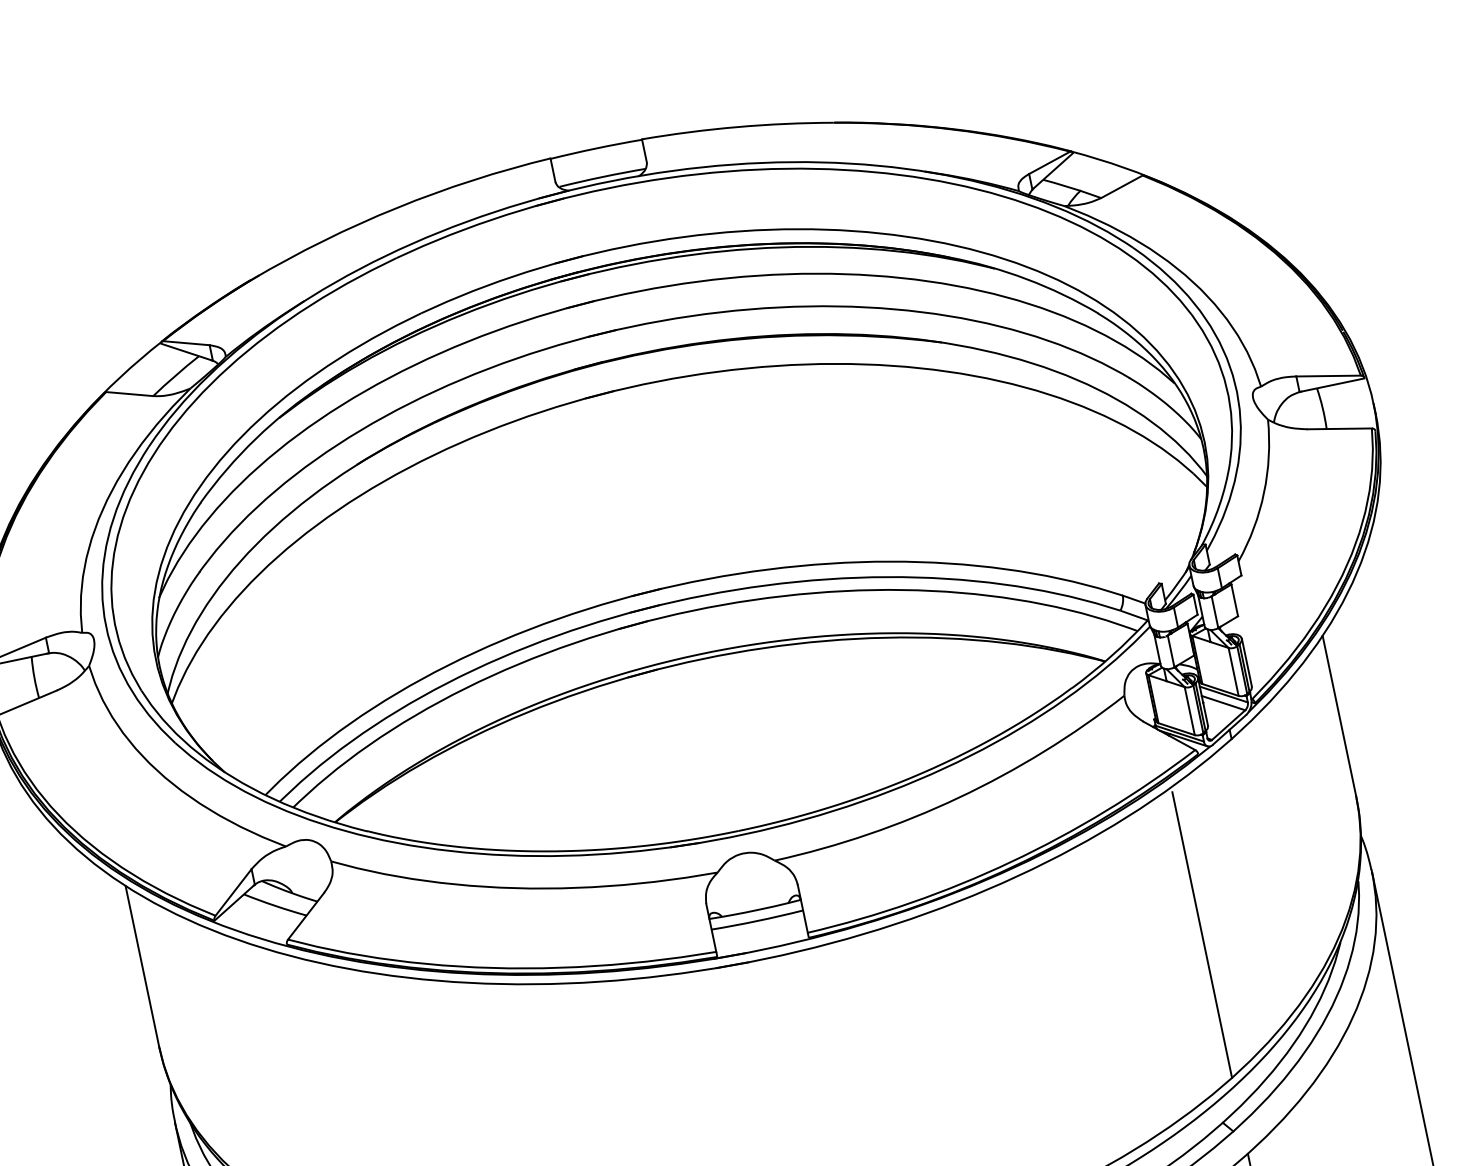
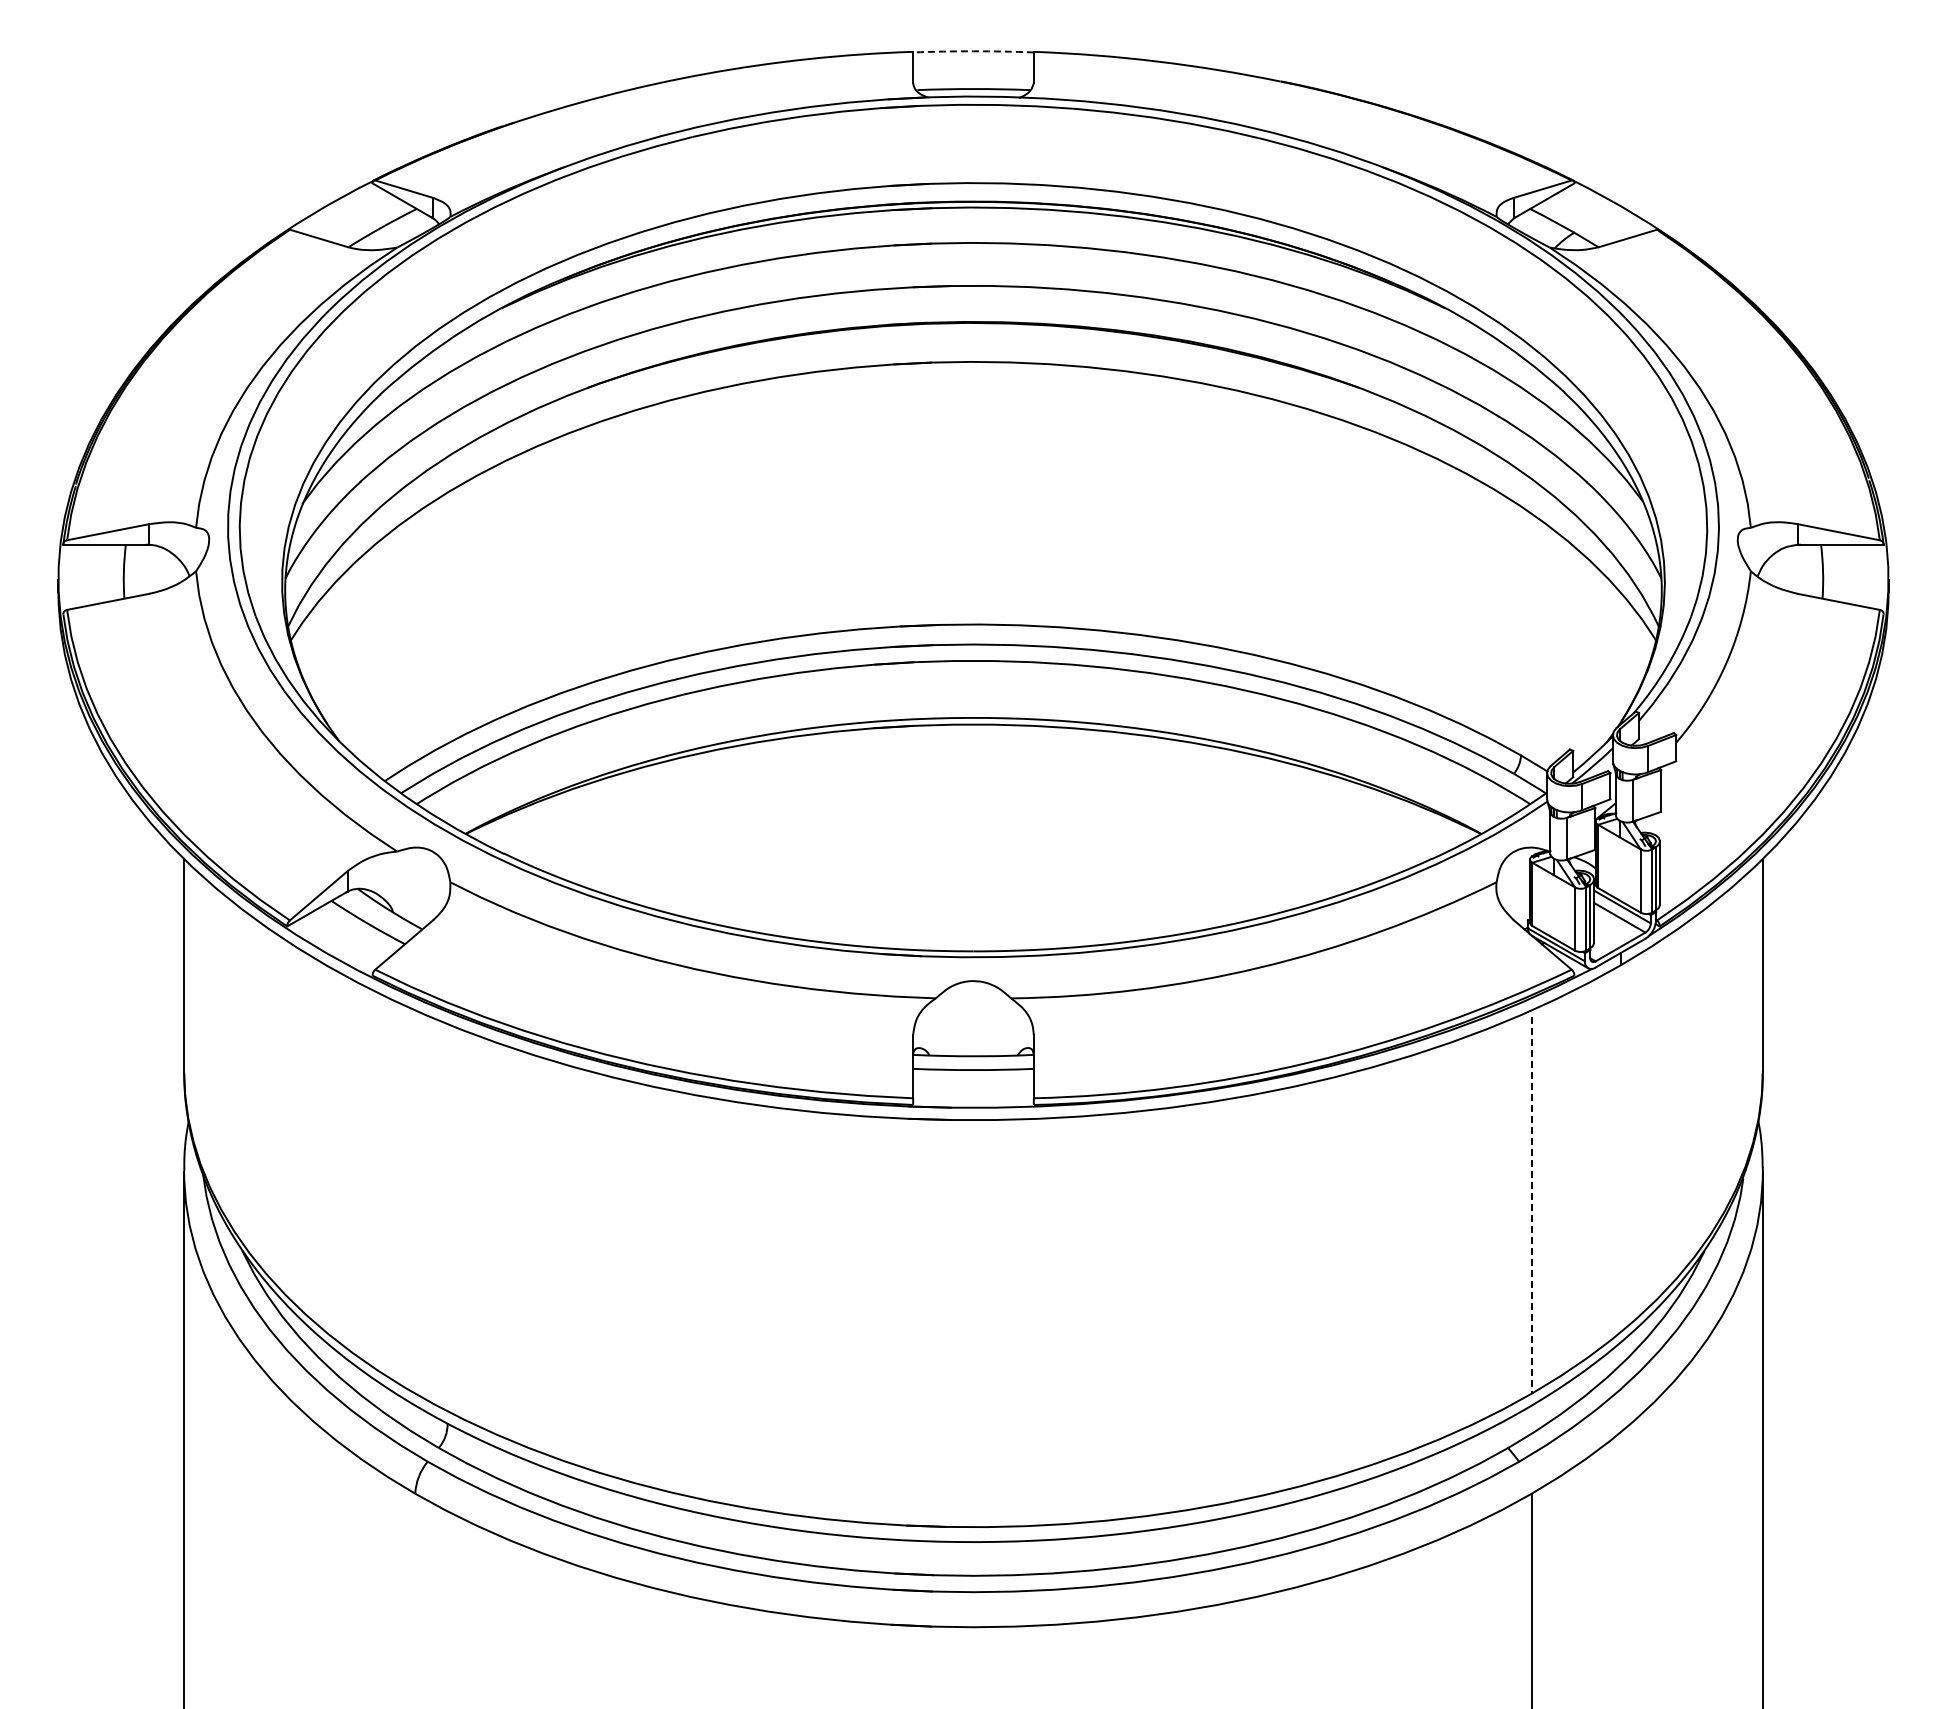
arc: (596, 148) -> (973, 51), solid -> dashed
line: (1202, 935) -> (1531, 1205), solid -> dashed

